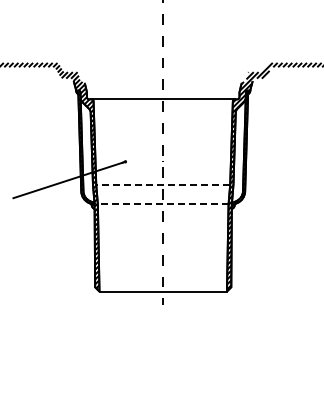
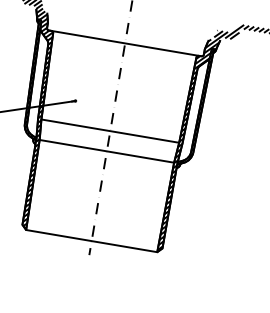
line: (163, 184) -> (110, 130), dashed -> solid
line: (162, 204) -> (106, 151), dashed -> solid

